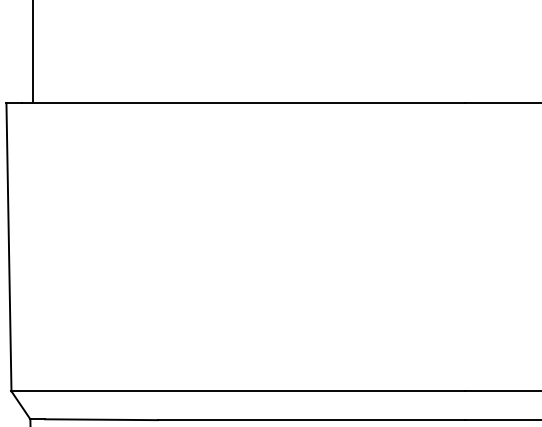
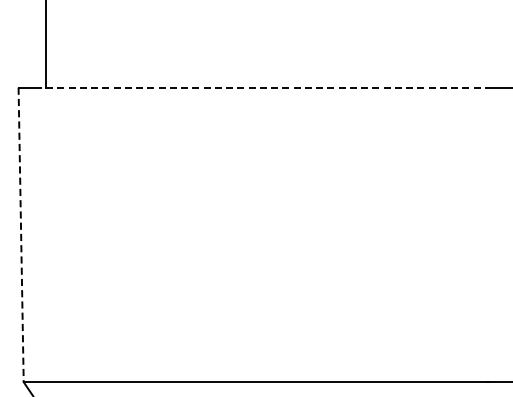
line: (244, 103) -> (262, 87), solid -> dashed
line: (8, 247) -> (20, 235), solid -> dashed

